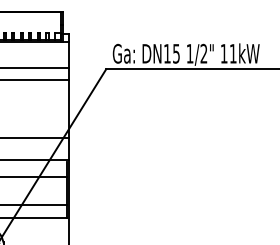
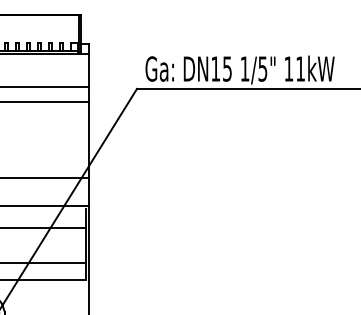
text: (203, 53) -> (262, 68), 1/2" -> 1/5"

